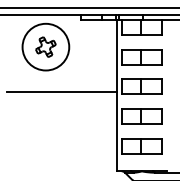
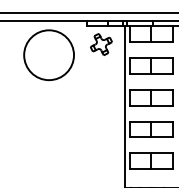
part: (45, 46) -> (100, 43), moved
line: (61, 91) -> (65, 102), removed

